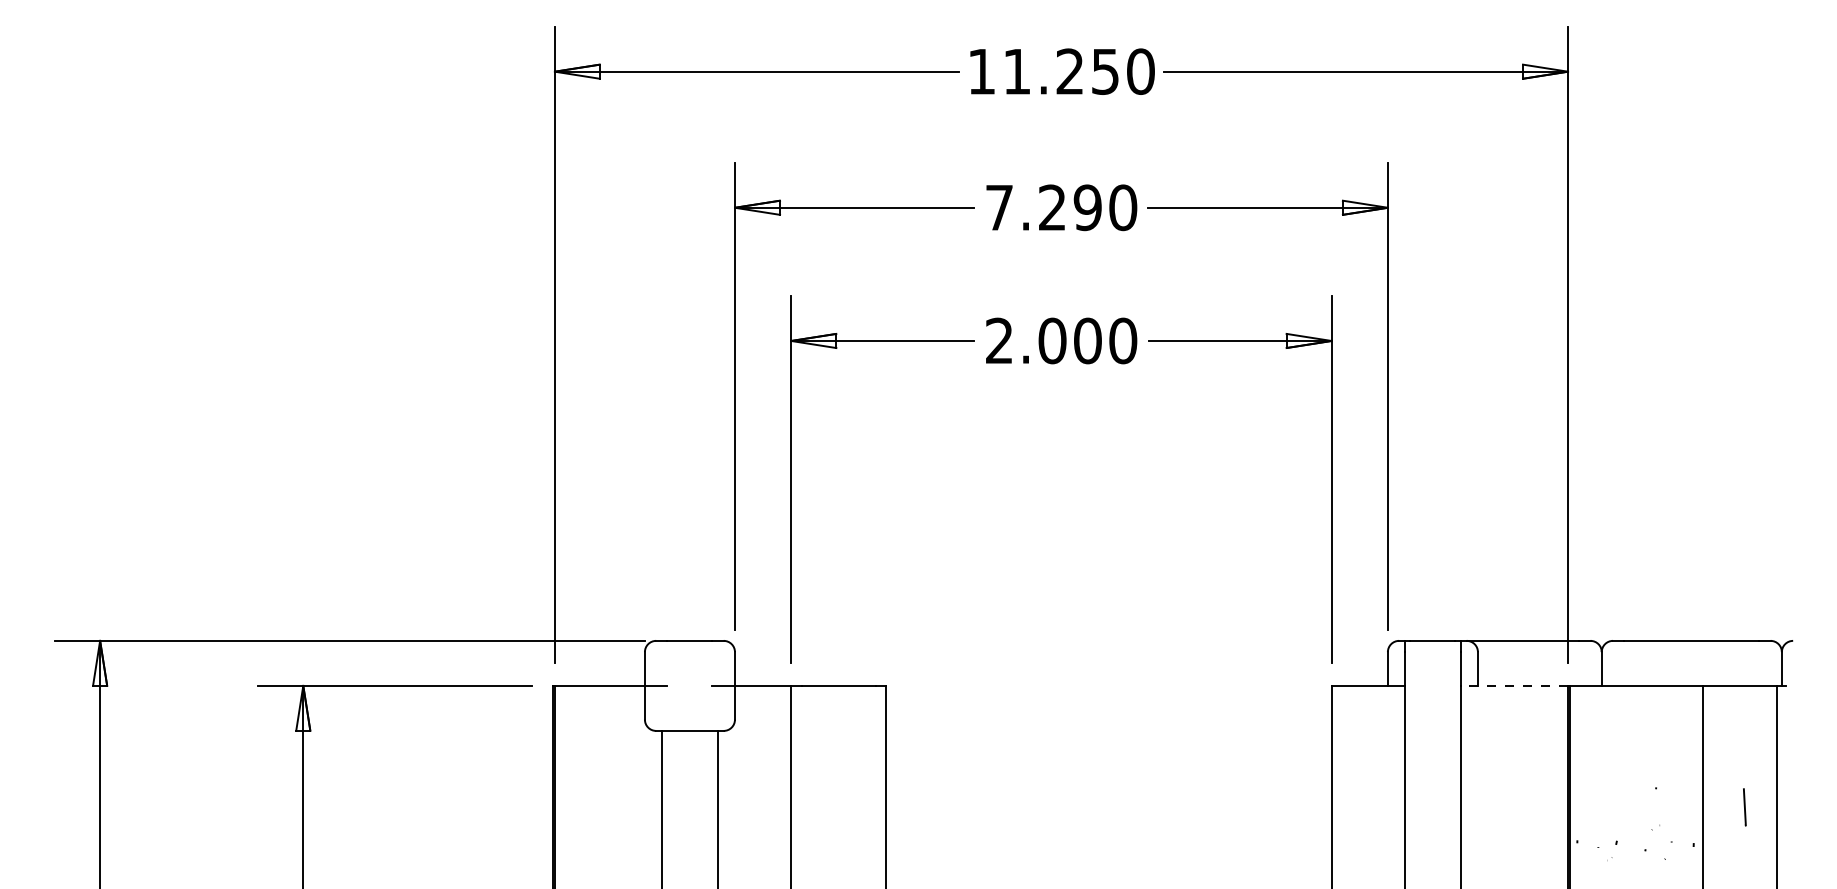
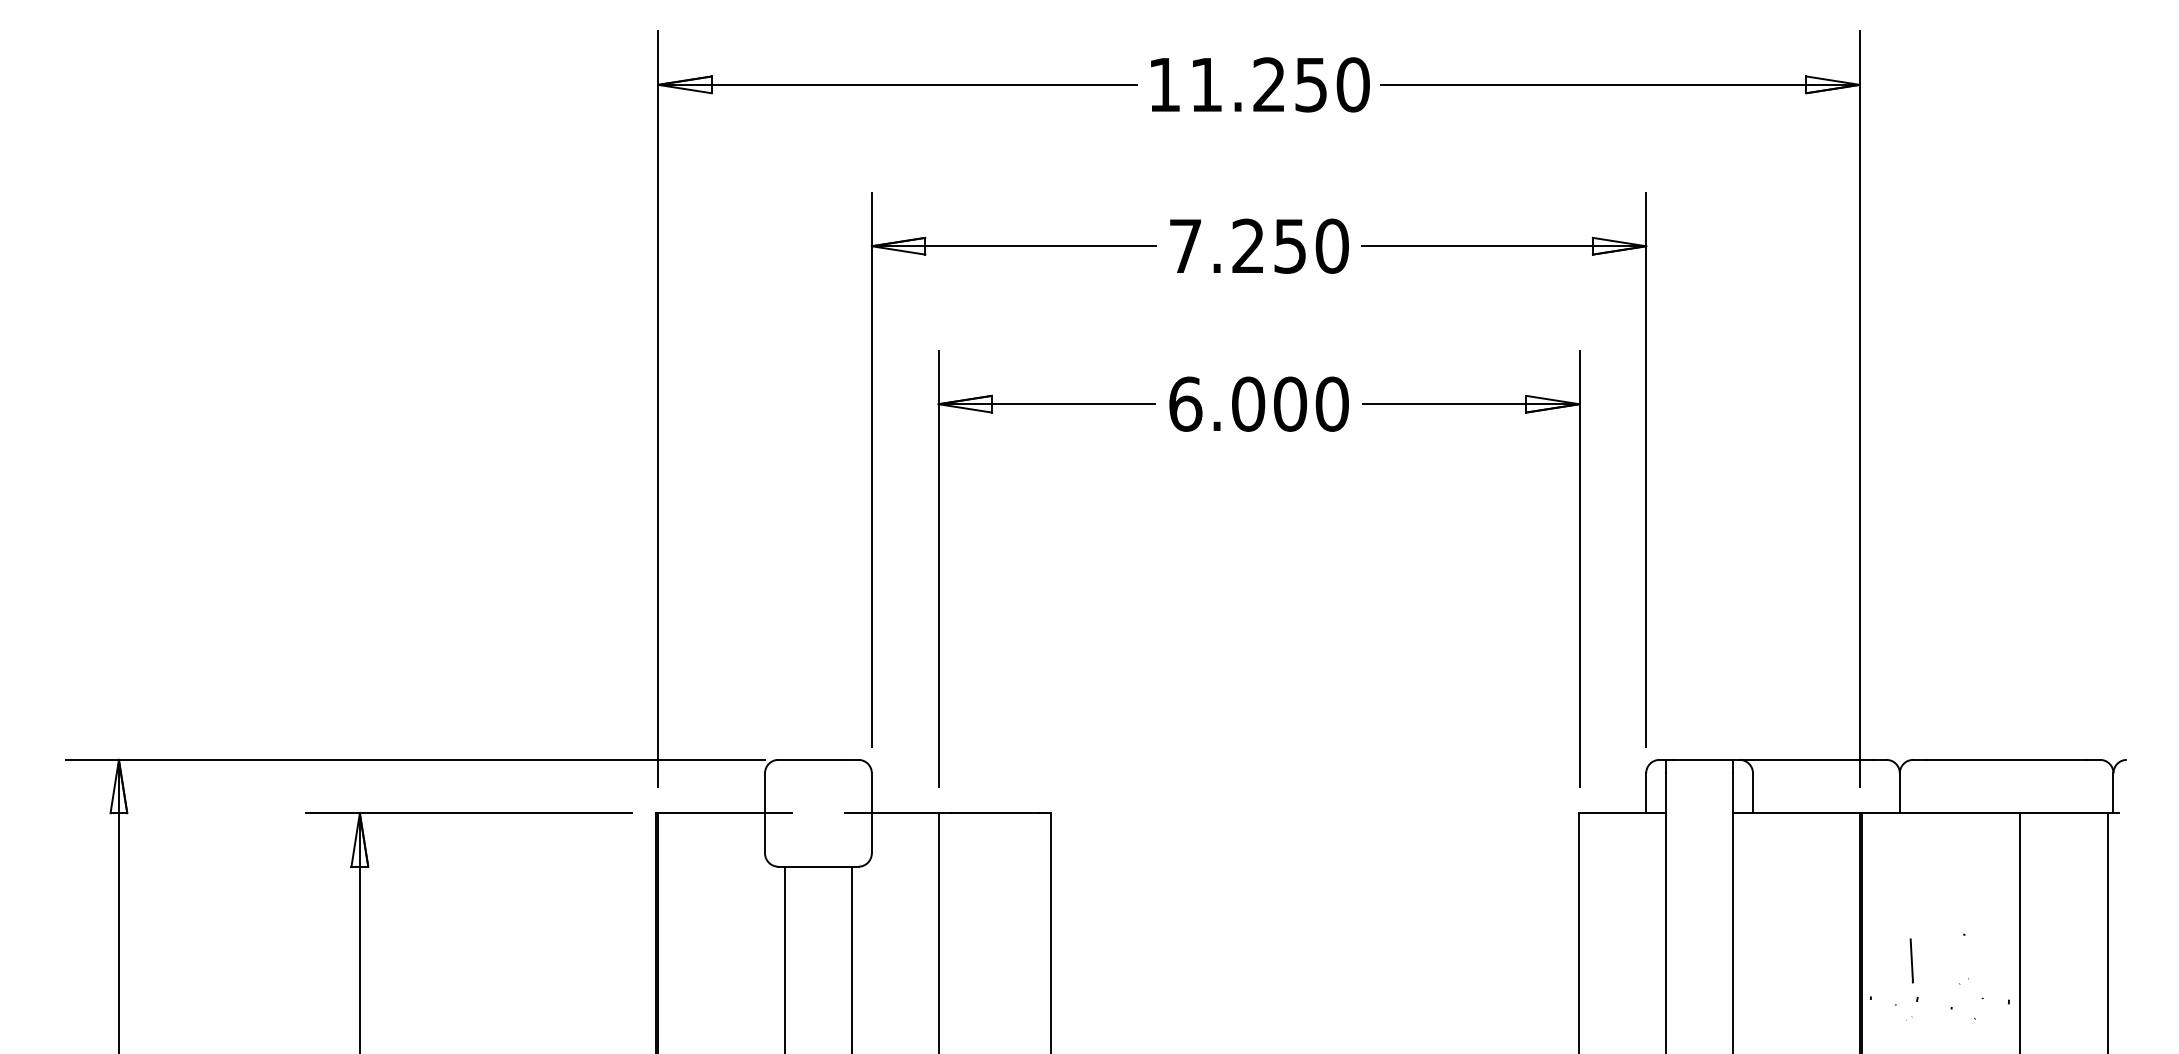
text: (1087, 207) -> (1289, 245), 7.290 -> 7.250
text: (999, 340) -> (1185, 403), 2.000 -> 6.000
line: (1514, 685) -> (1796, 812), dashed -> solid
line: (1744, 807) -> (1911, 961), moved

